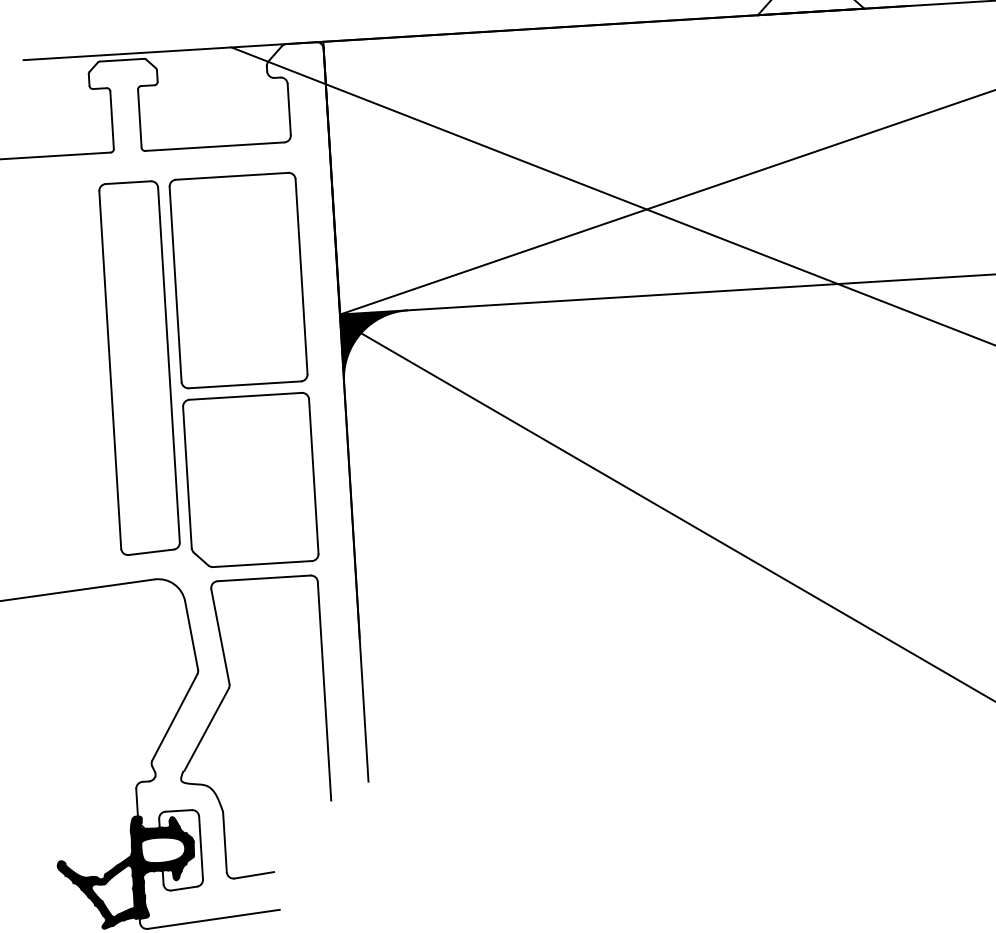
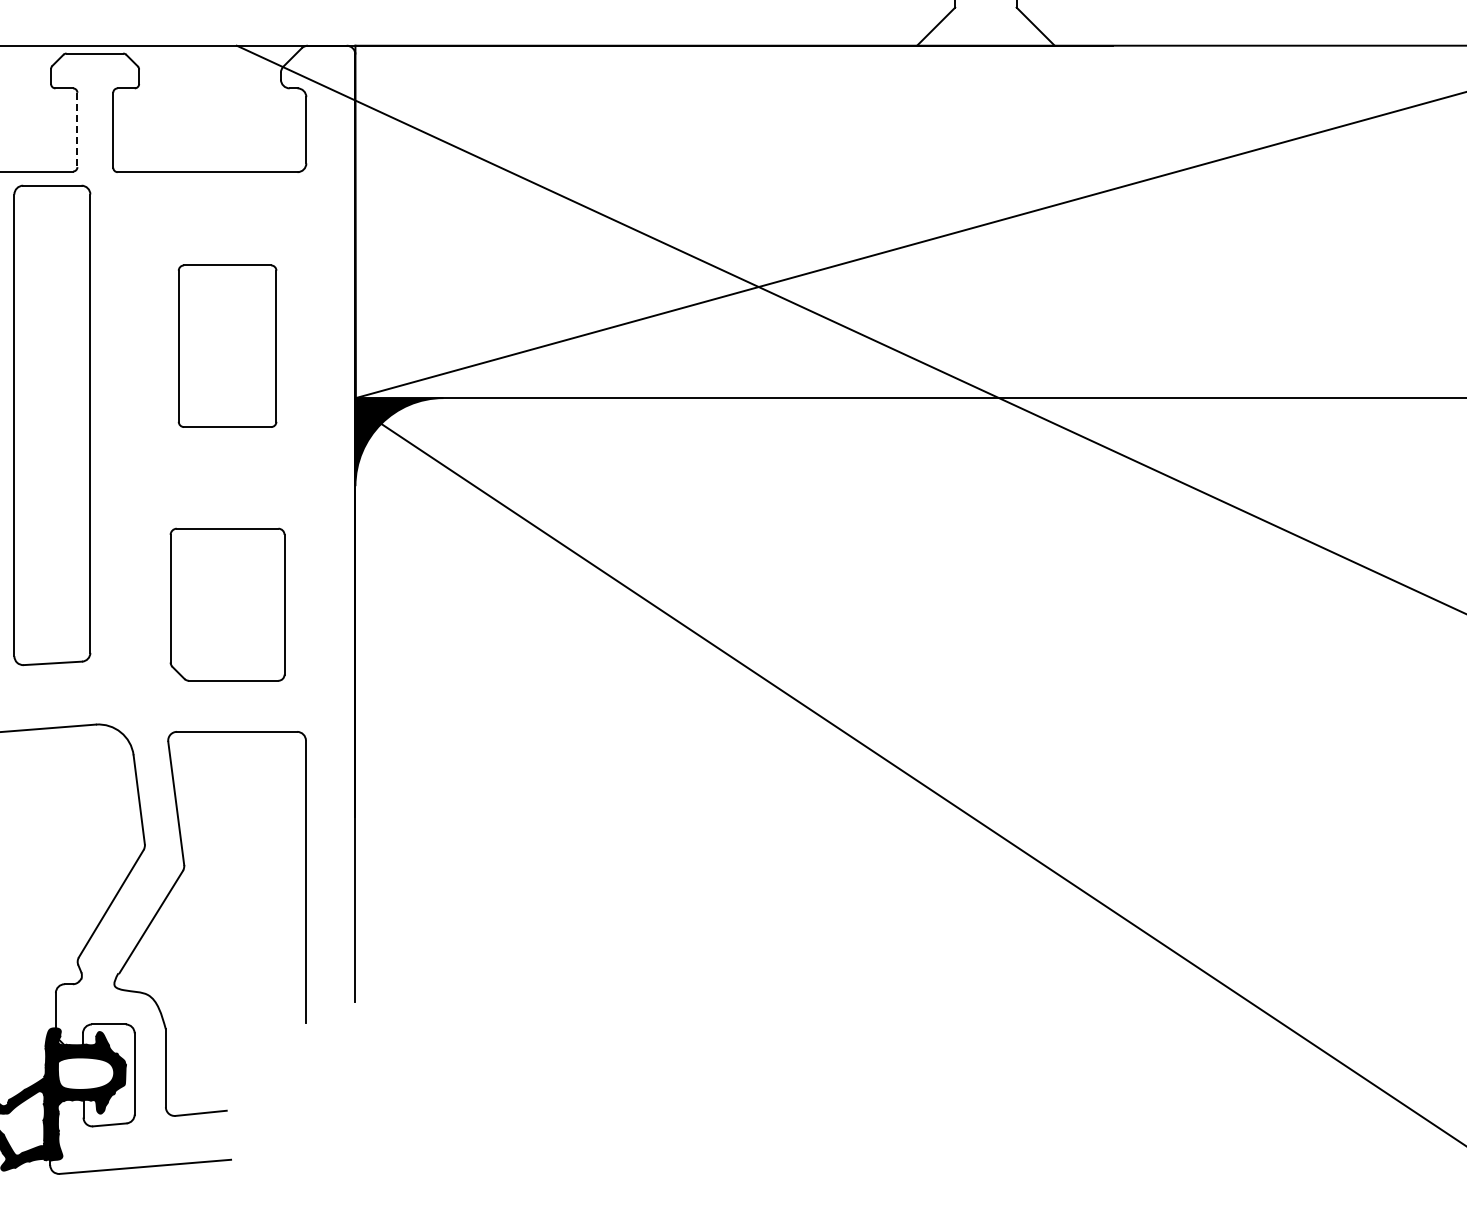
line: (112, 120) -> (77, 130), solid -> dashed
part: (238, 279) -> (227, 345), size x0.6
part: (139, 368) -> (52, 425), moved
part: (250, 480) -> (227, 604), size x0.7

